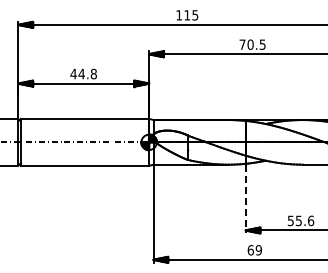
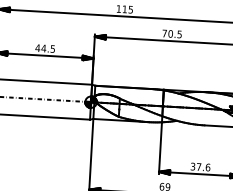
text: (93, 73) -> (52, 48), 44.8 -> 44.5
line: (245, 199) -> (160, 148), dashed -> solid
text: (294, 220) -> (195, 166), 55.6 -> 37.6

